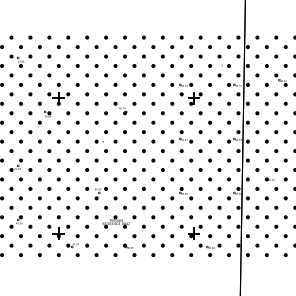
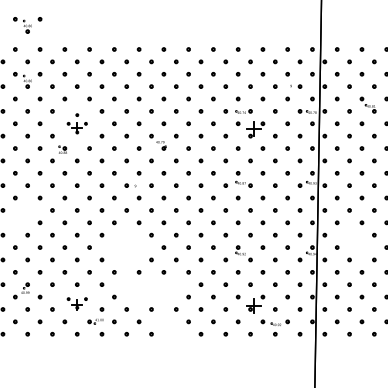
part: (20, 18) -> (27, 24), added
part: (58, 94) -> (76, 123), size x0.7
part: (15, 164) -> (20, 215), removed
part: (271, 183) -> (355, 240), removed
part: (96, 188) -> (126, 247), removed
part: (115, 221) -> (151, 290), removed
part: (58, 231) -> (76, 303), size x0.7
part: (129, 250) -> (169, 328), removed

